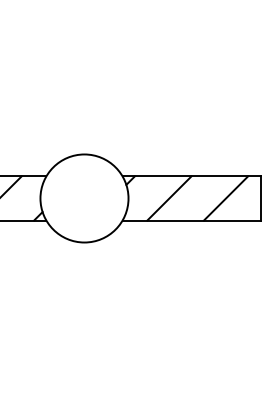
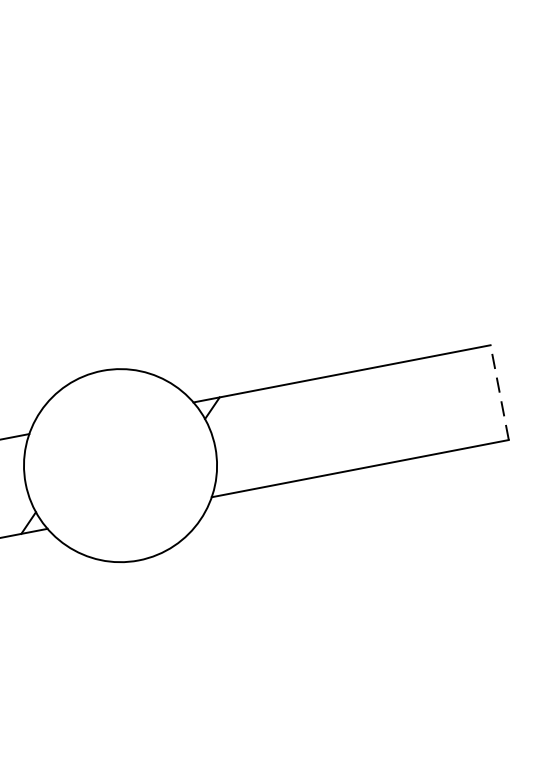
line: (169, 198) -> (303, 430), removed
line: (226, 198) -> (426, 406), removed
line: (260, 198) -> (499, 392), solid -> dashed

